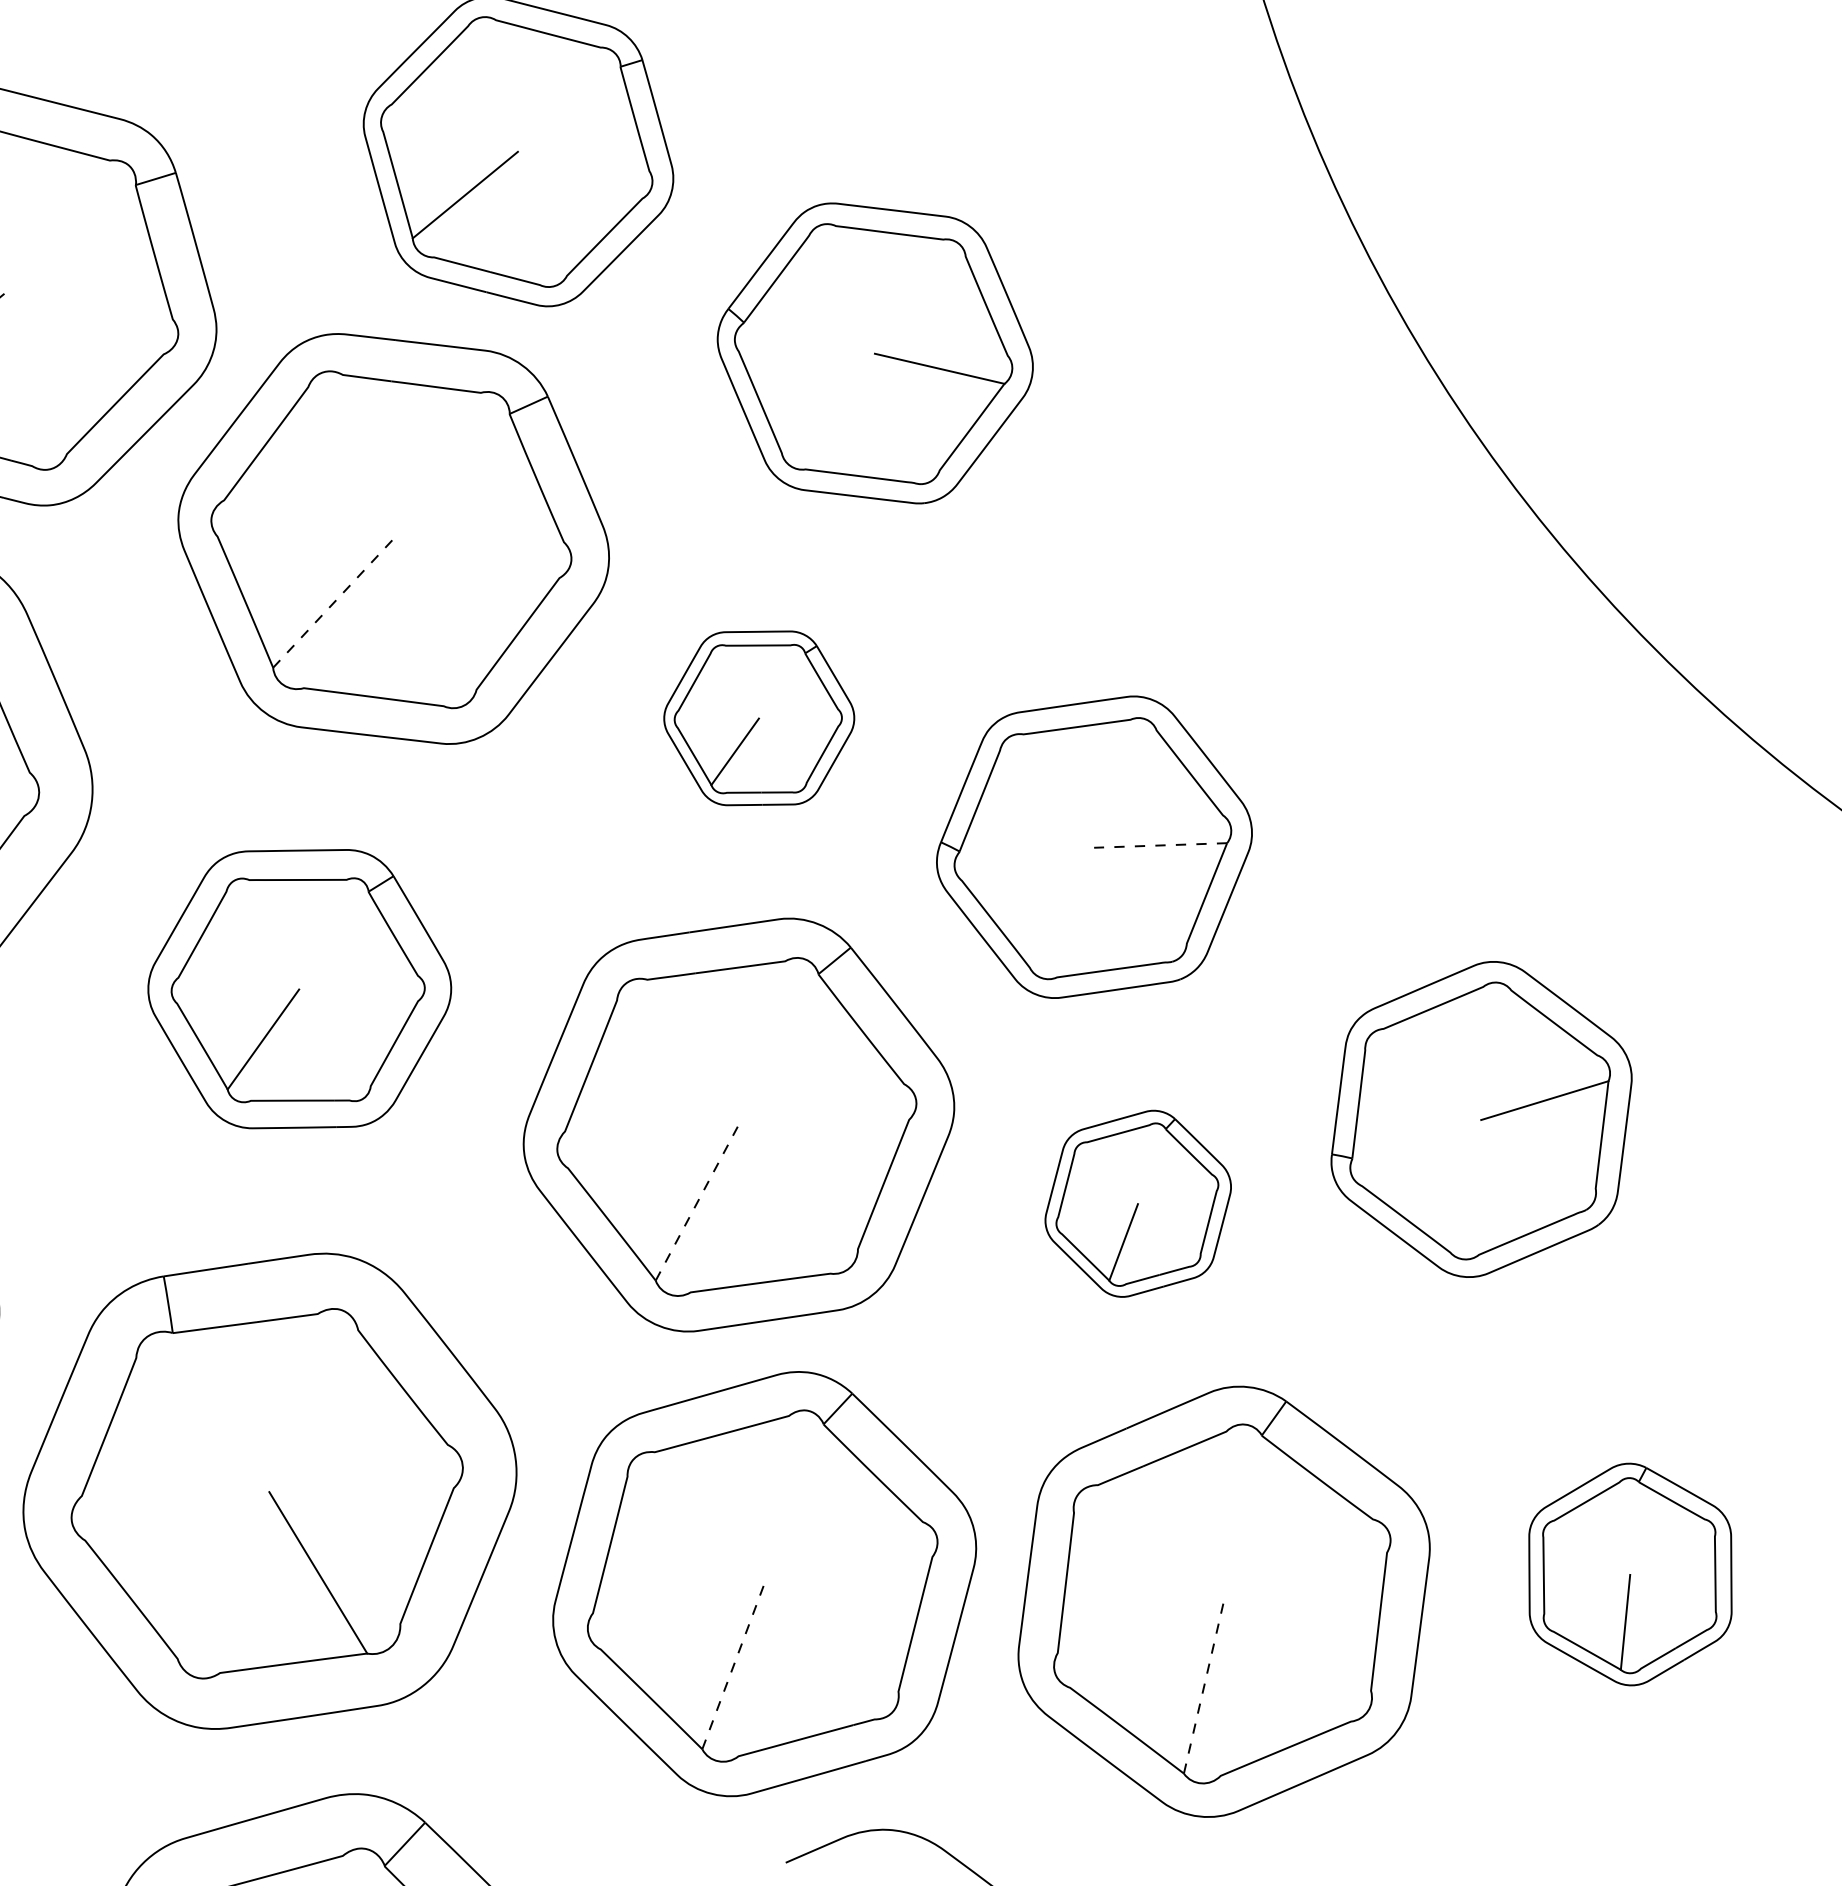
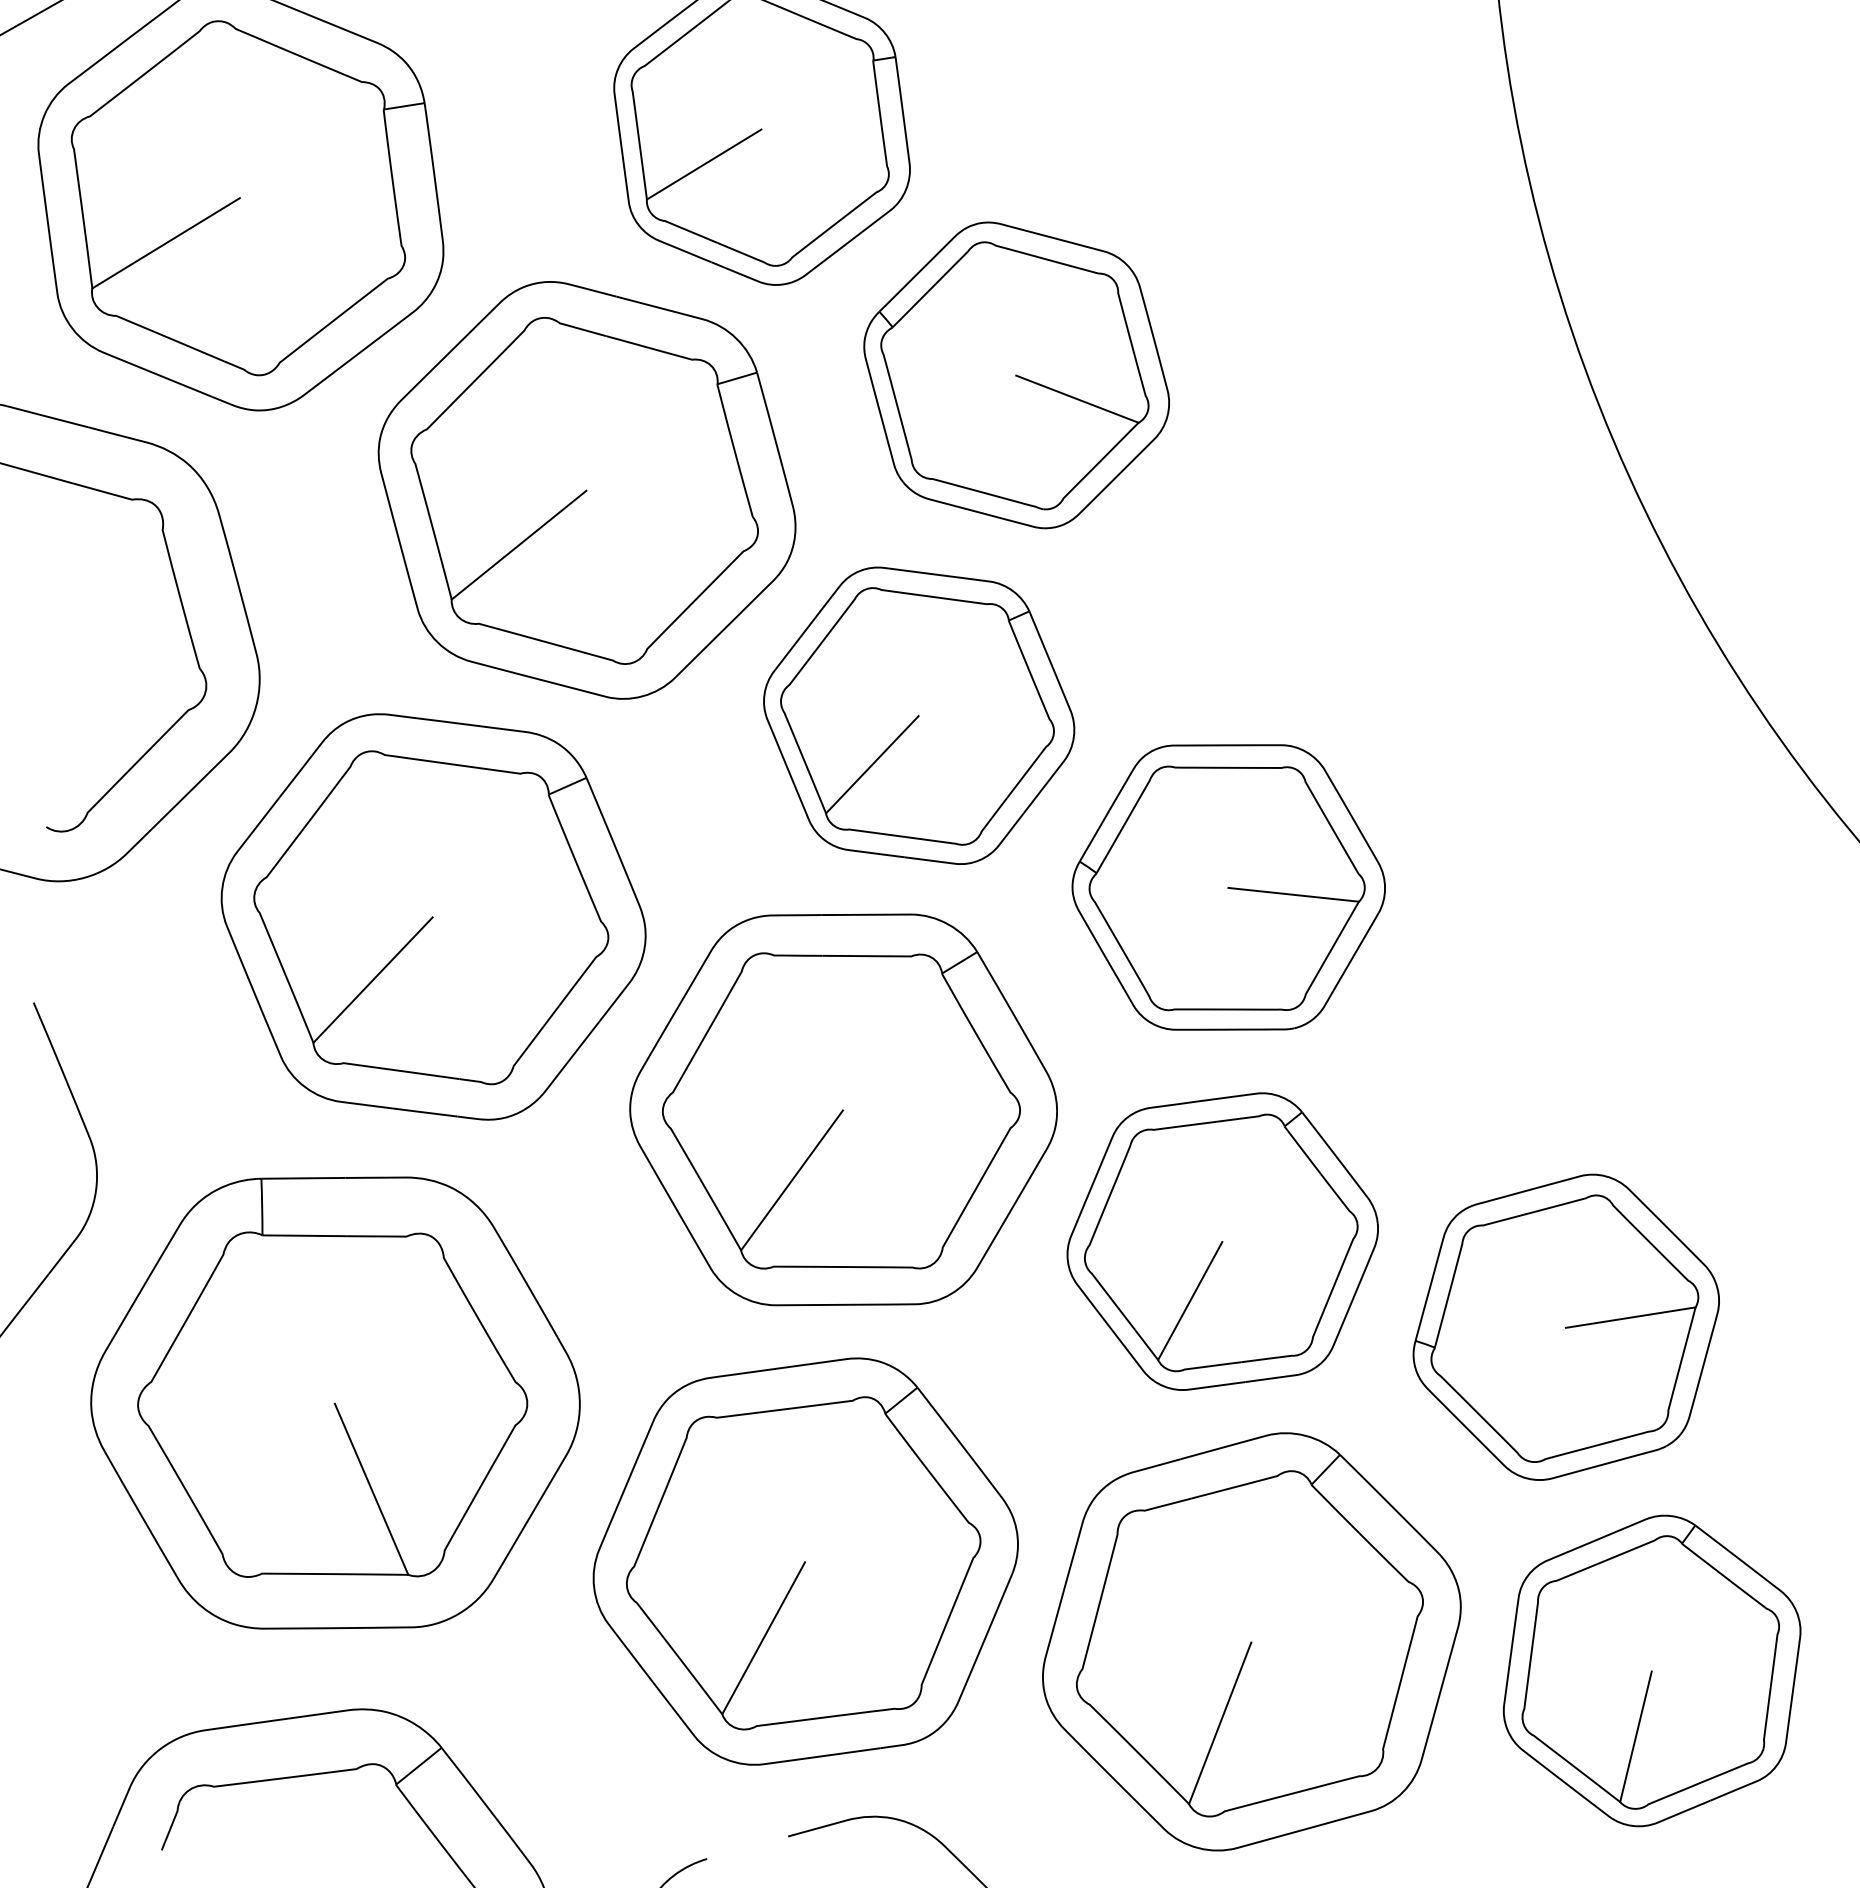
part: (875, 353) -> (1016, 375), moved
line: (333, 603) -> (519, 545), dashed -> solid
part: (759, 718) -> (919, 715), size x1.67
line: (1160, 845) -> (1293, 894), dashed -> solid
part: (299, 988) -> (433, 916), size x1.43
part: (1480, 1118) -> (1565, 1326), moved
line: (697, 1203) -> (792, 1180), dashed -> solid
part: (1138, 1203) -> (1222, 1241), size x1.67
part: (1630, 1573) -> (1652, 1670), size x1.43
line: (732, 1666) -> (763, 1637), dashed -> solid
line: (1204, 1688) -> (1220, 1723), dashed -> solid

